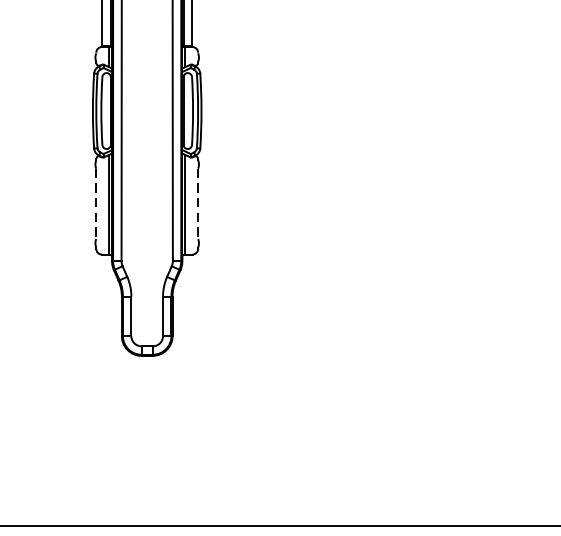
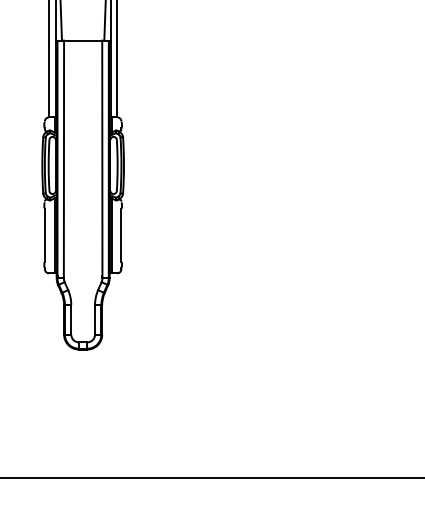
line: (95, 204) -> (44, 235), dashed -> solid
line: (198, 204) -> (121, 235), dashed -> solid

